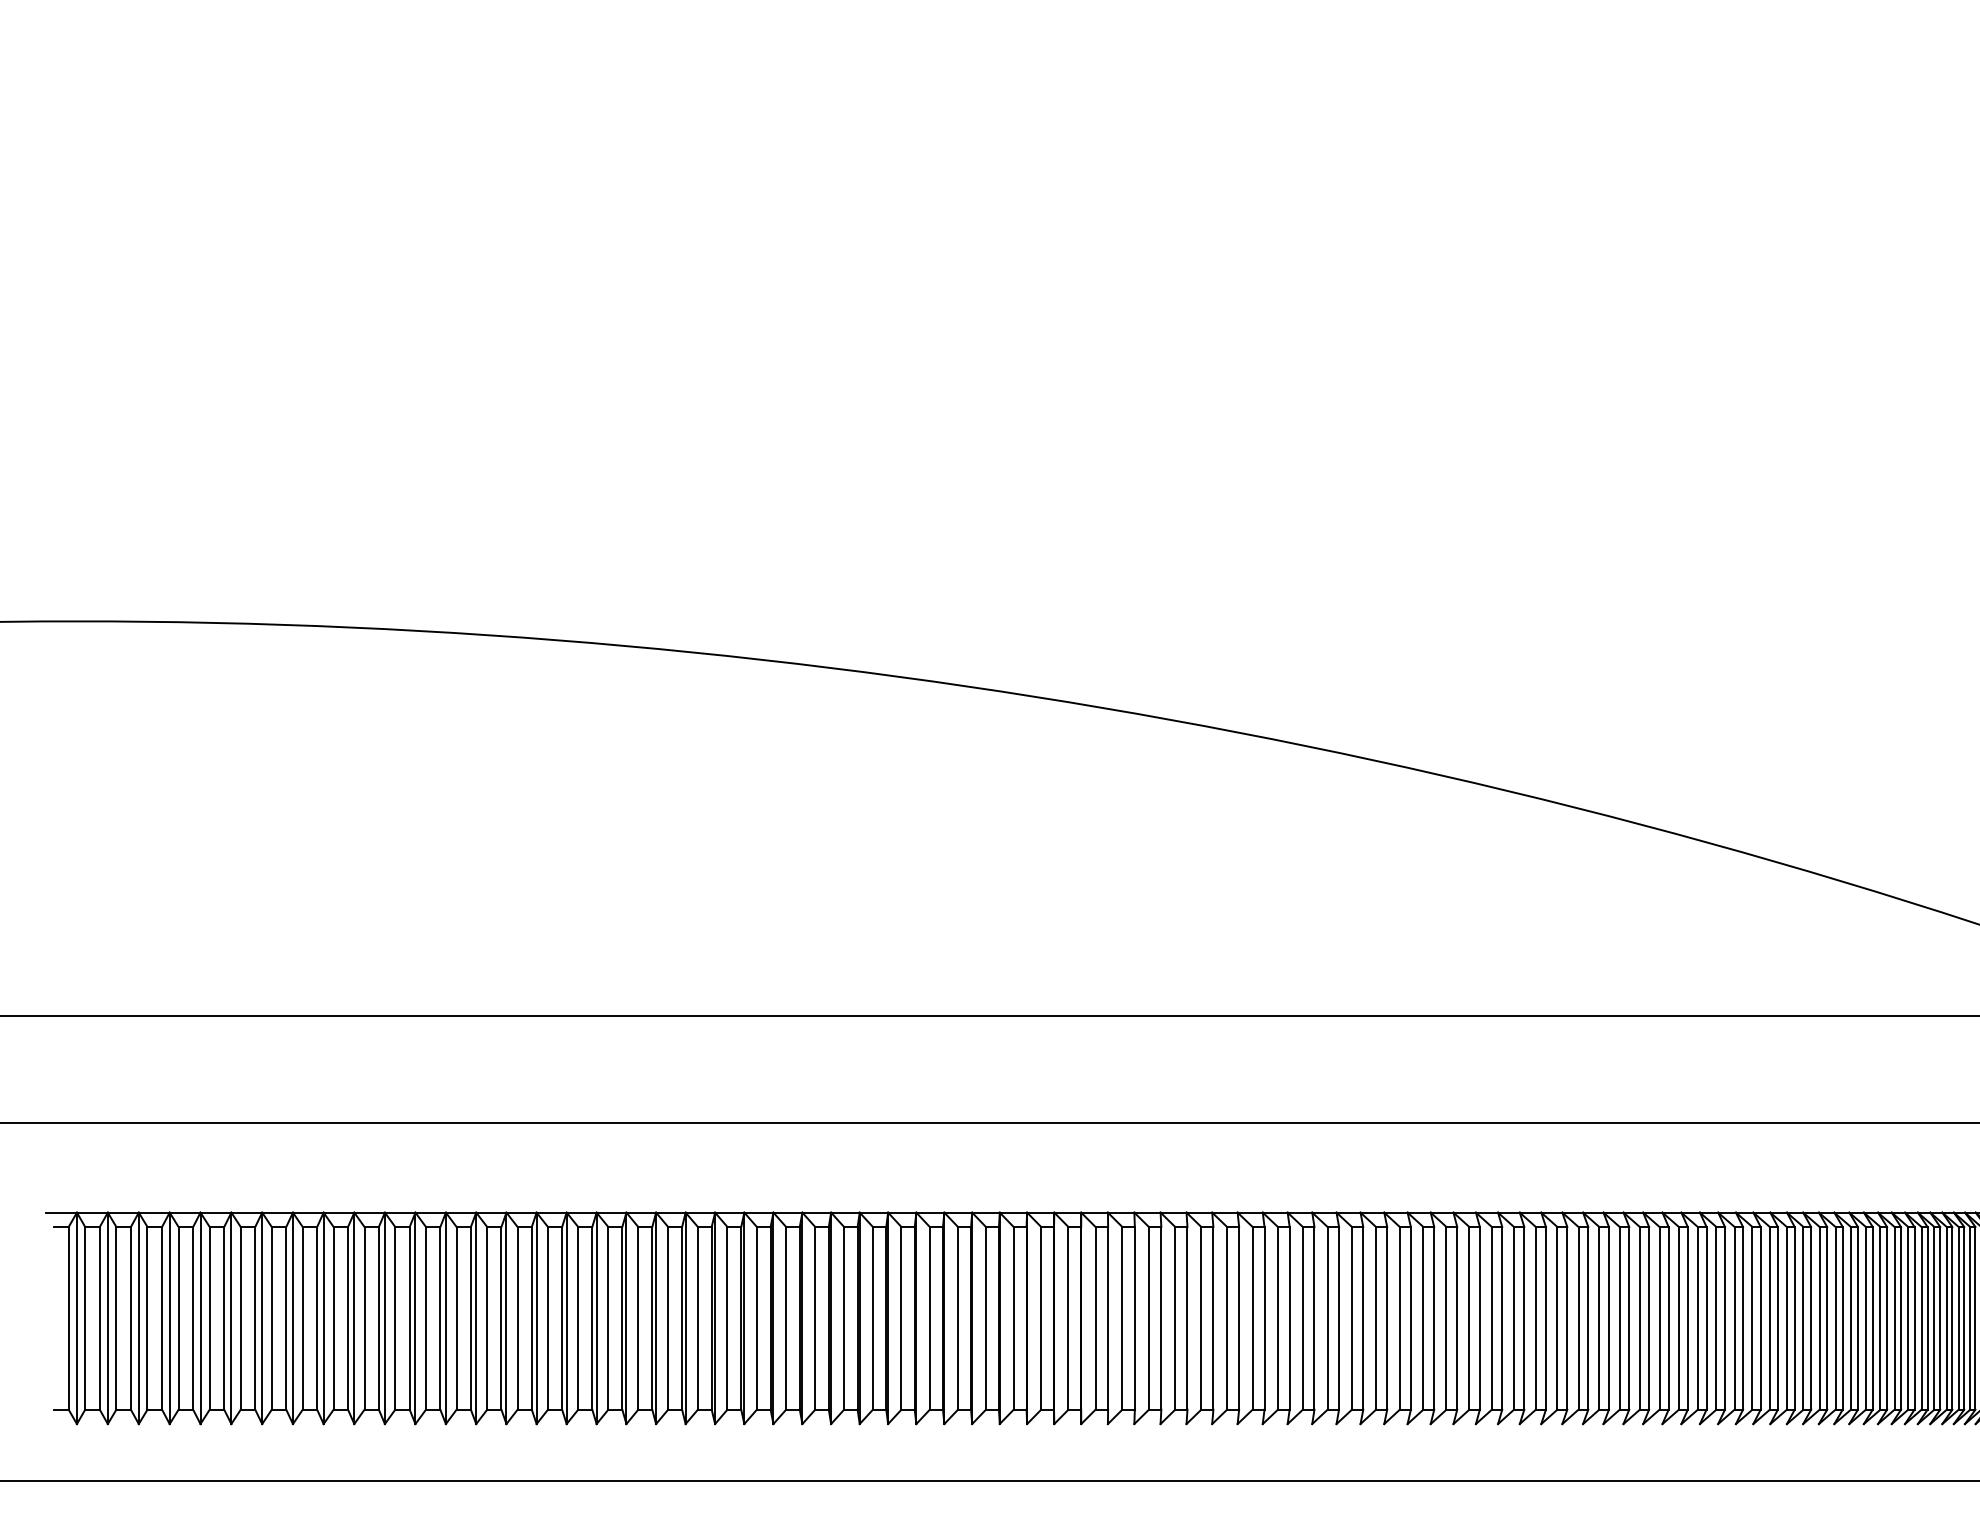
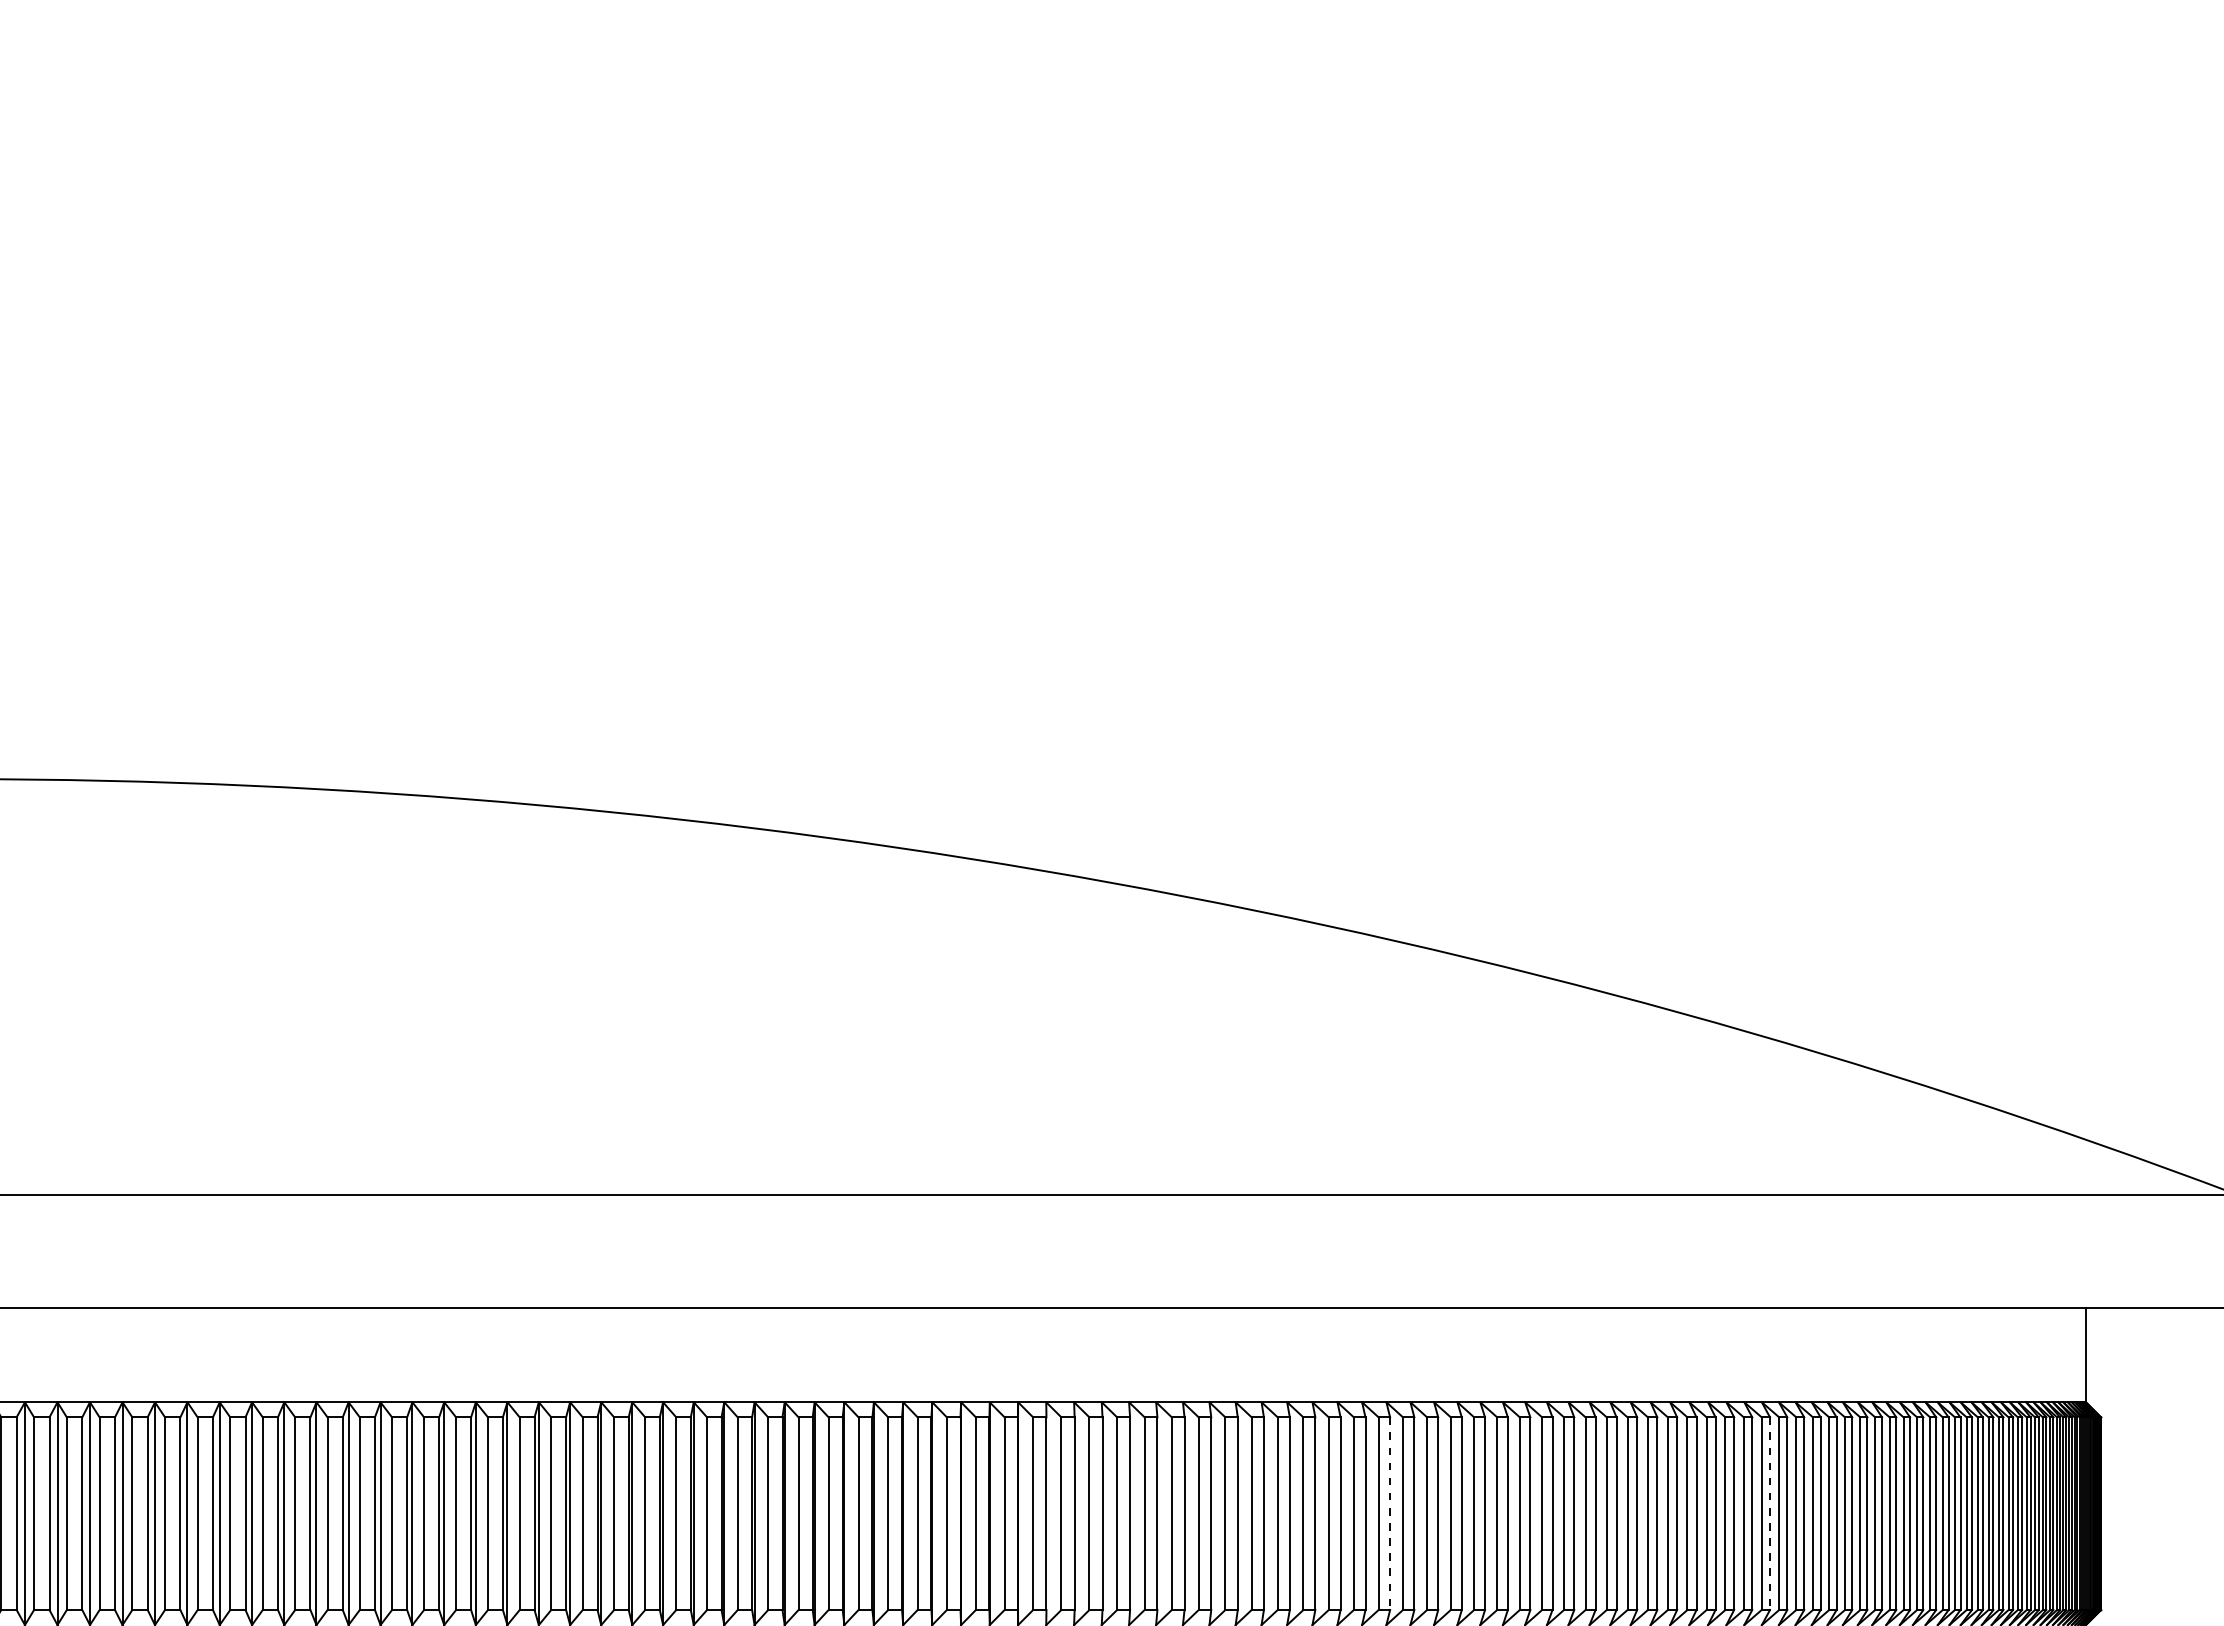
line: (1434, 1319) -> (1390, 1514), solid -> dashed
line: (1795, 1319) -> (1770, 1514), solid -> dashed

